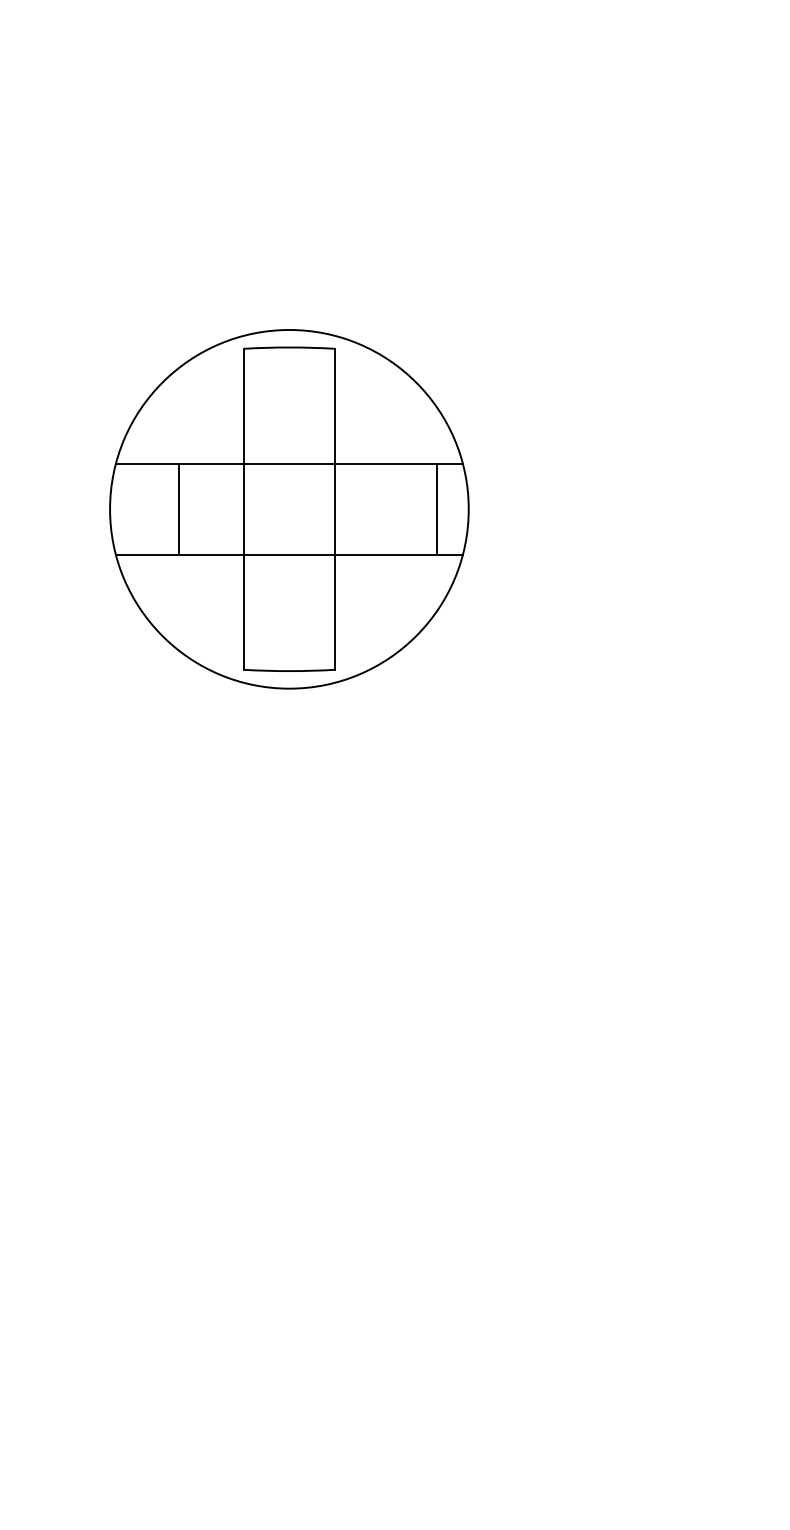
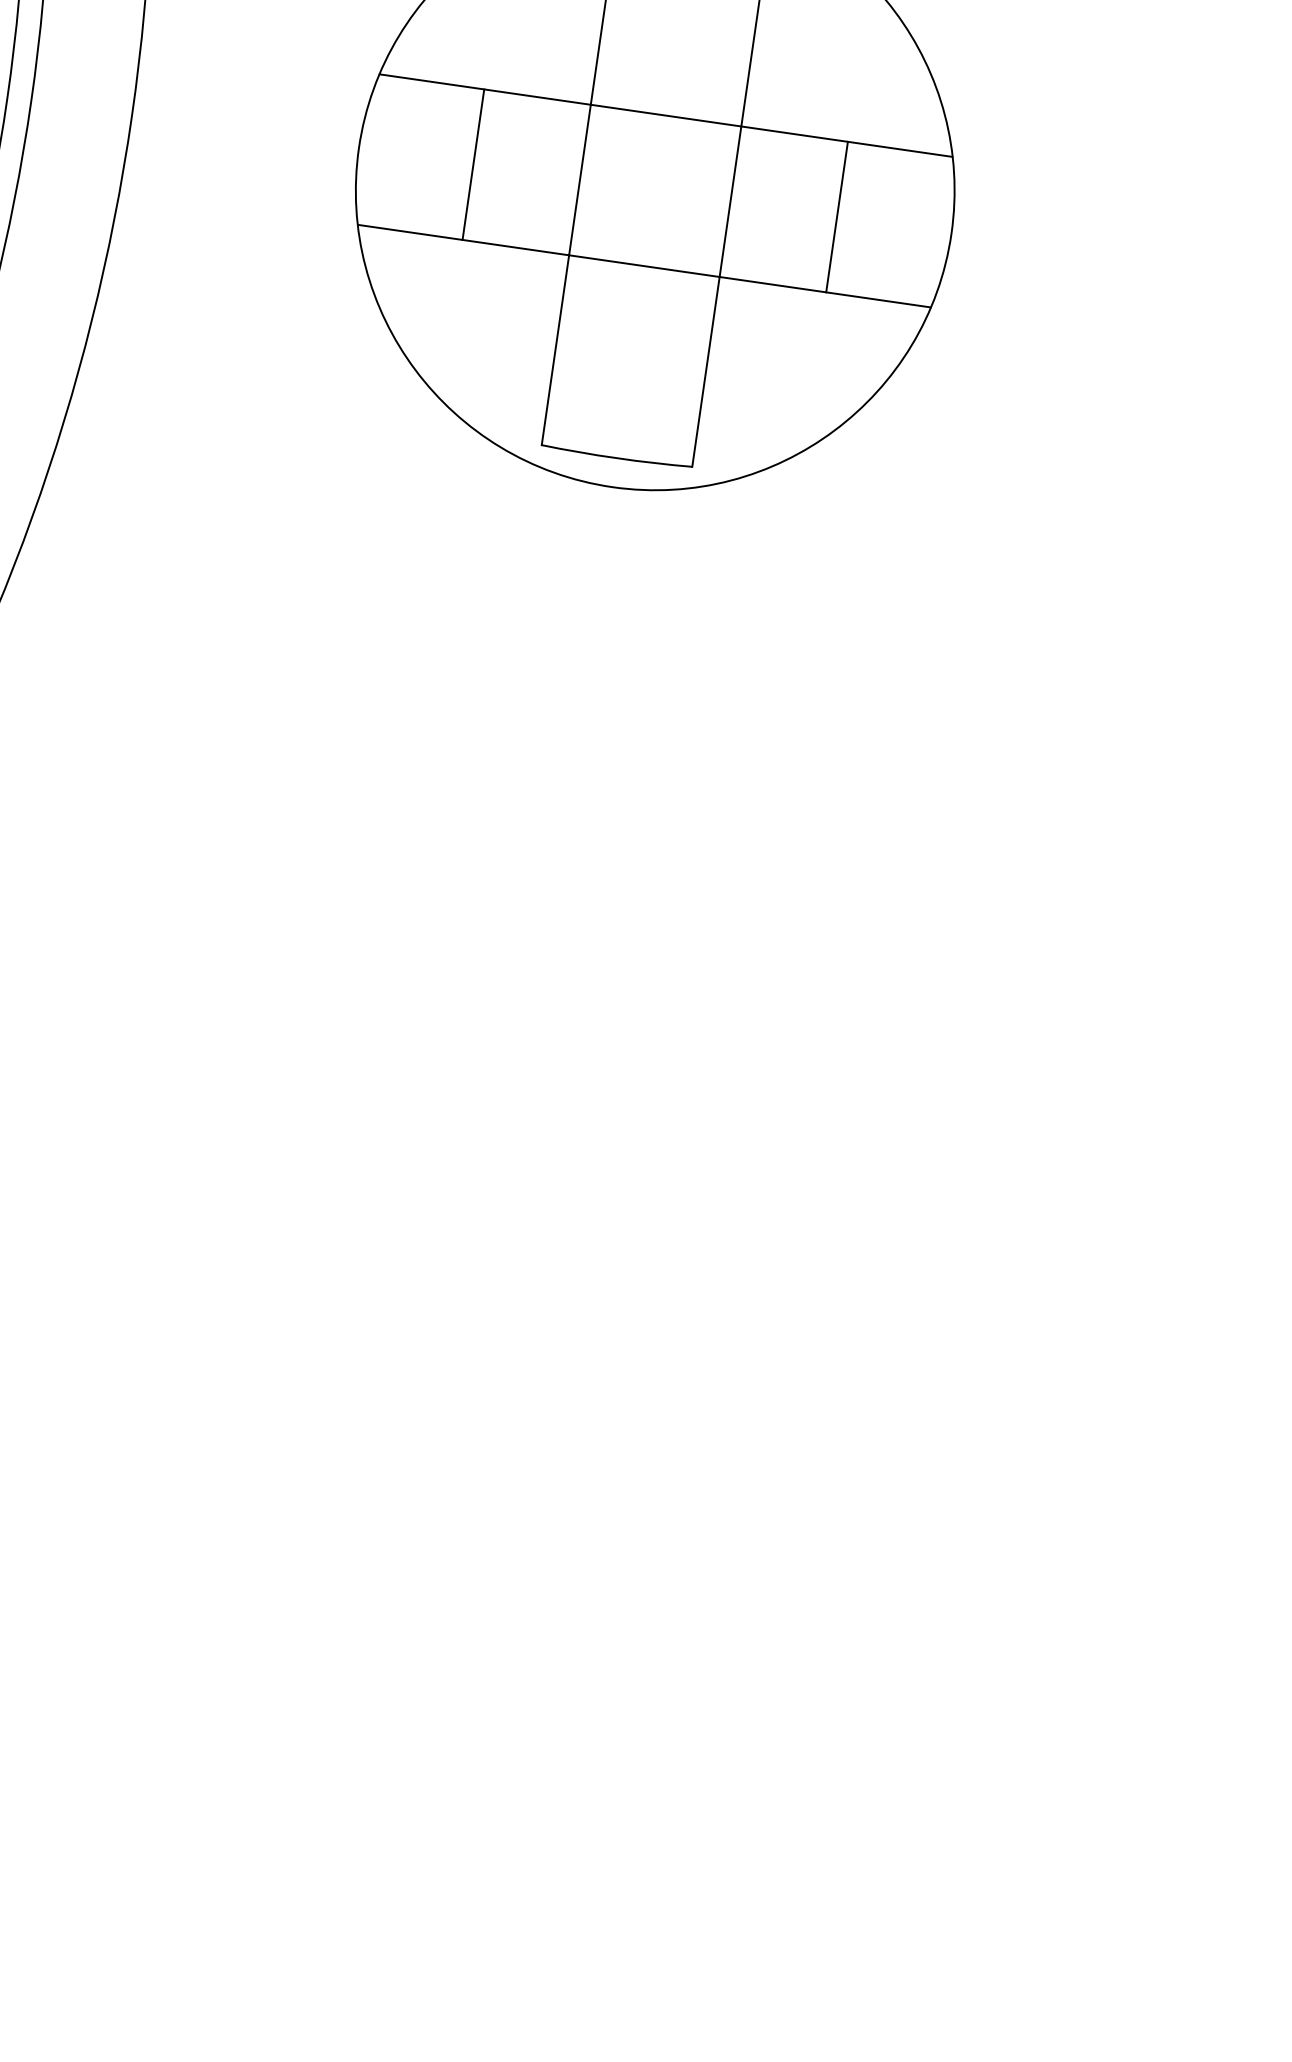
line: (437, 508) -> (837, 215), moved

